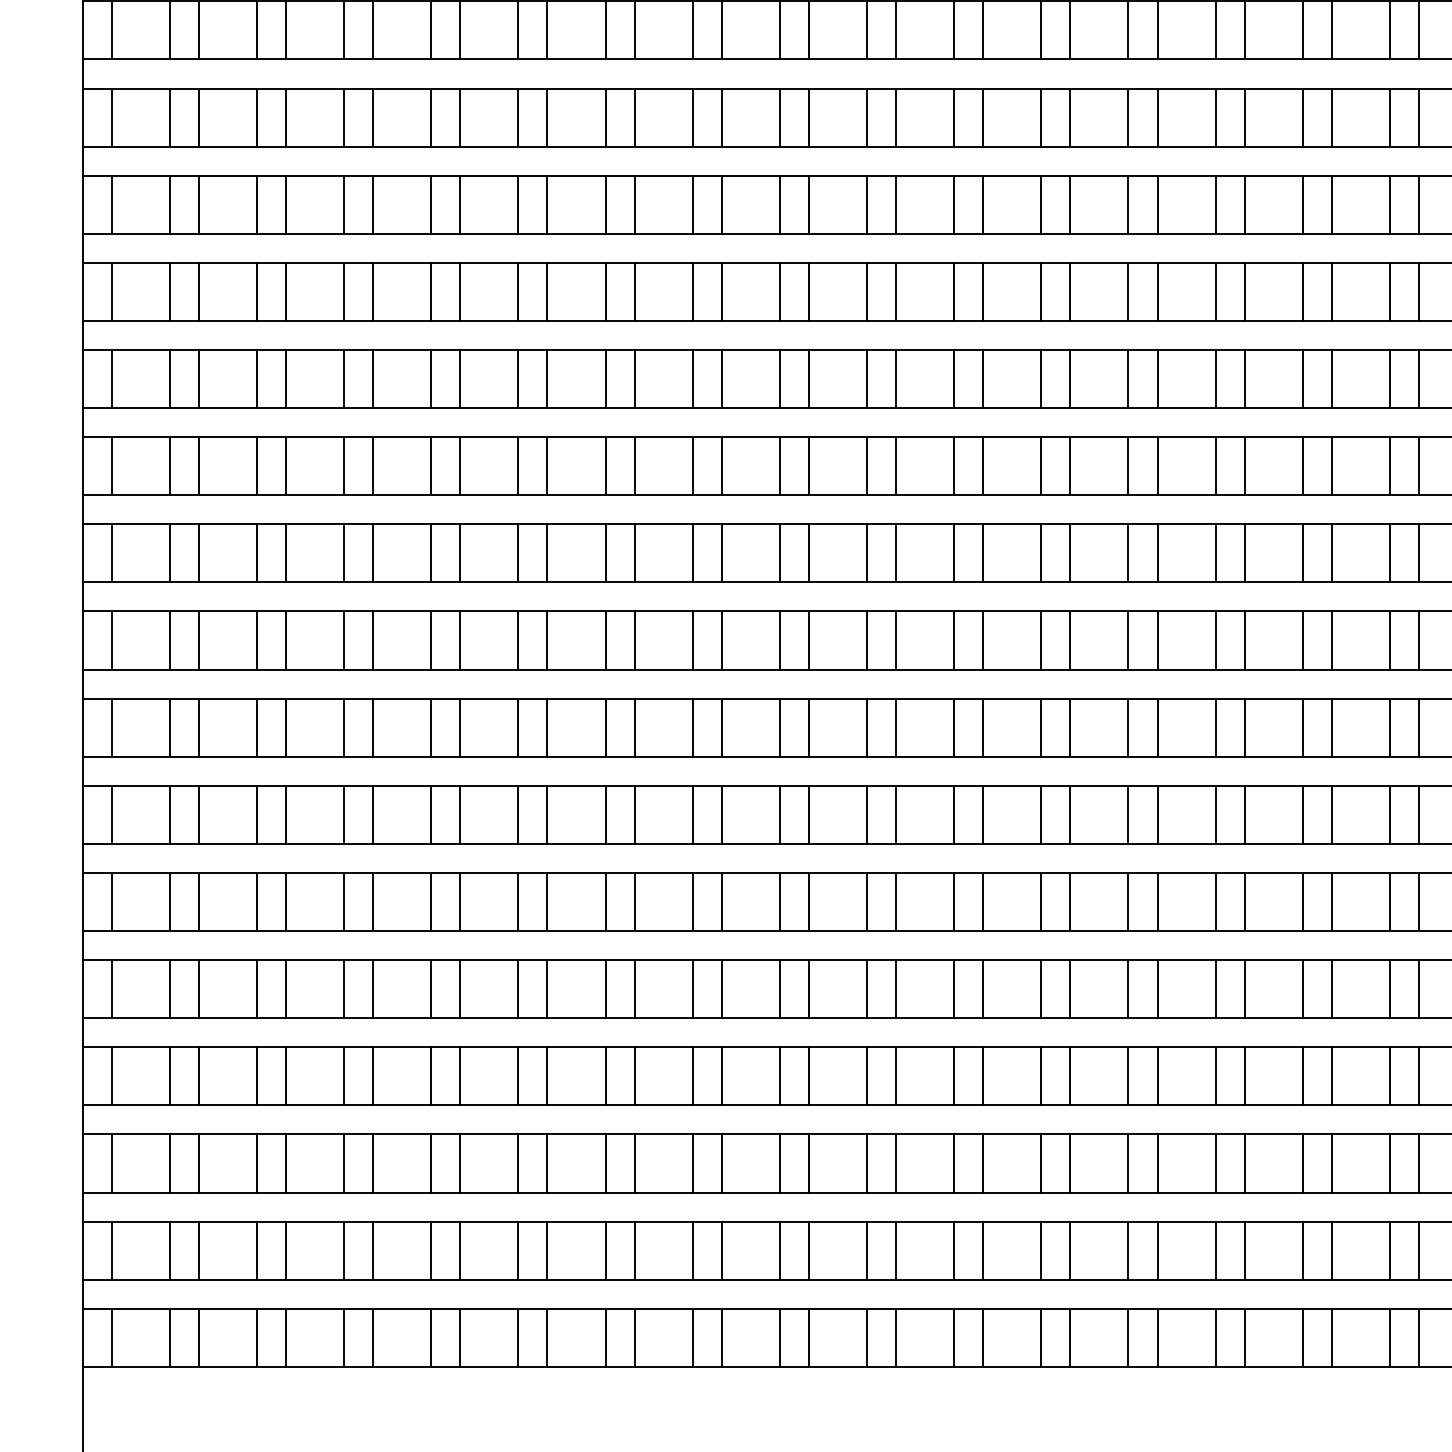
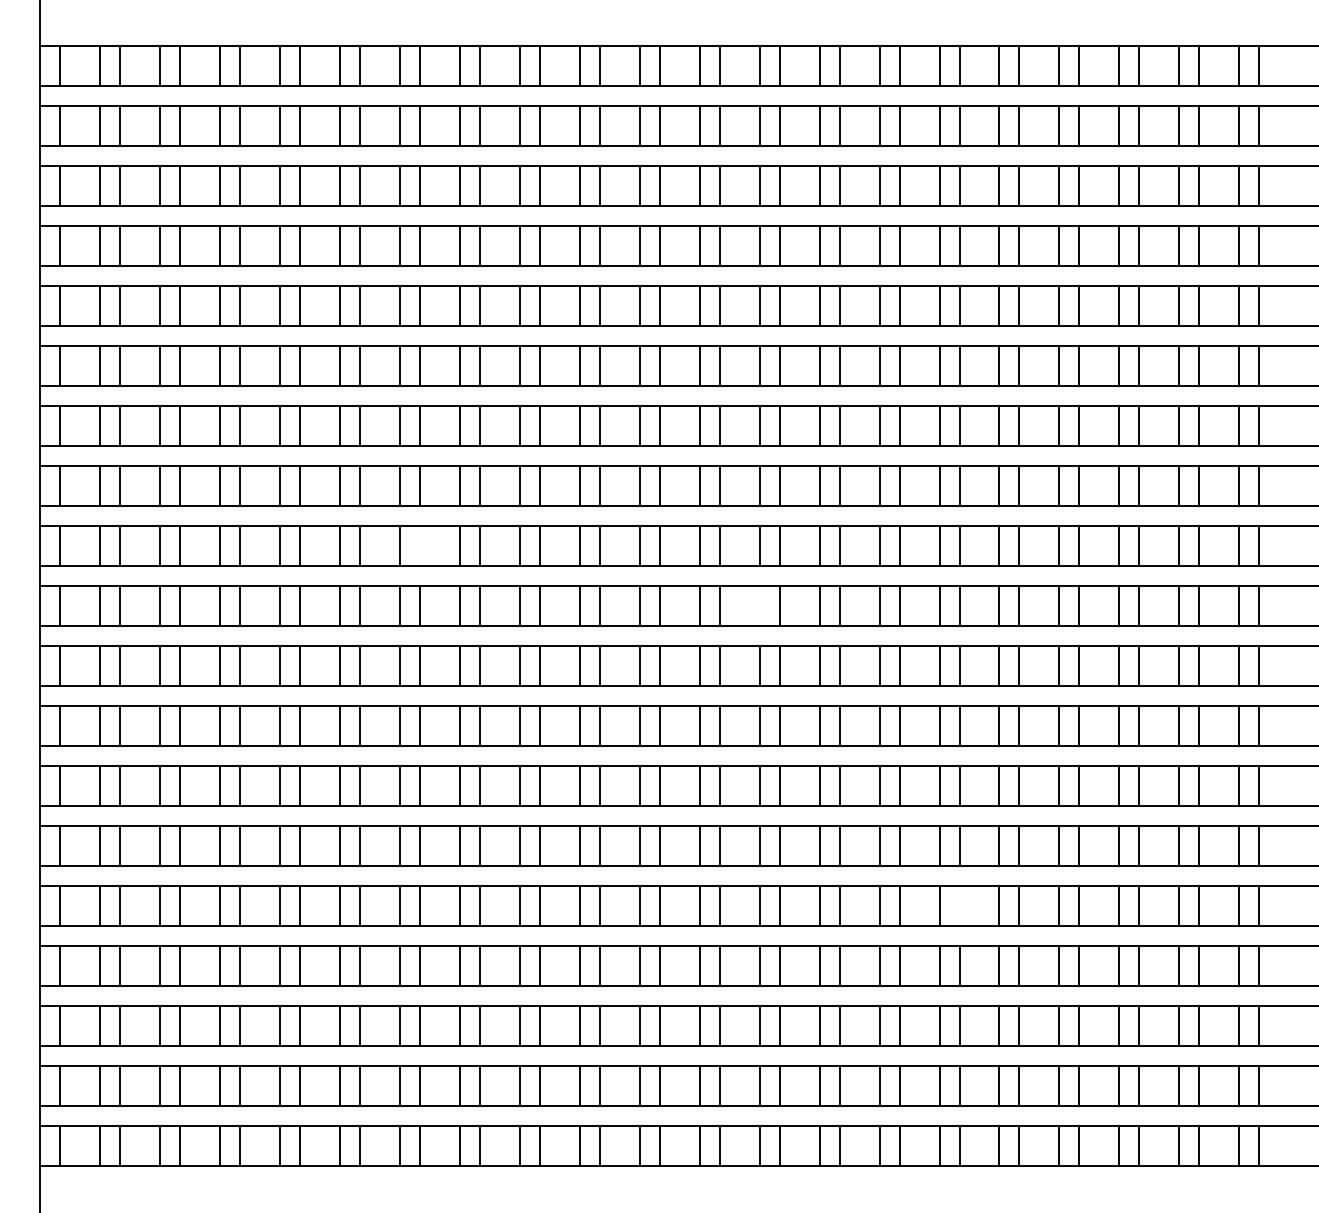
line: (634, 466) -> (419, 546), removed
line: (1128, 553) -> (759, 606), removed
line: (1418, 989) -> (959, 906), removed

